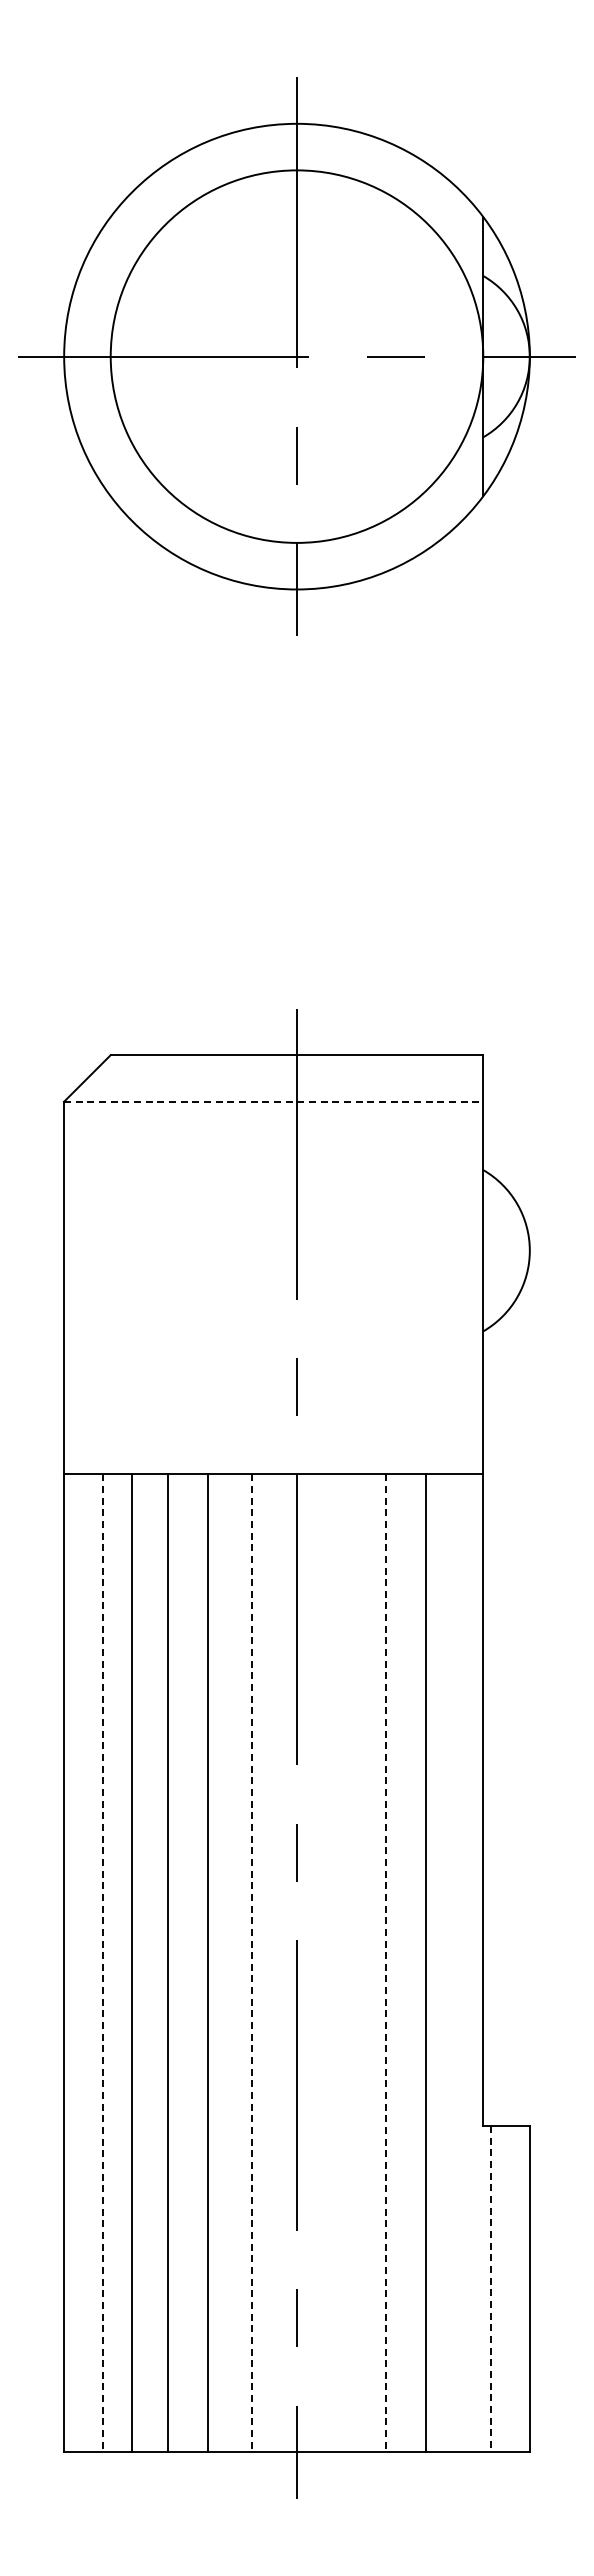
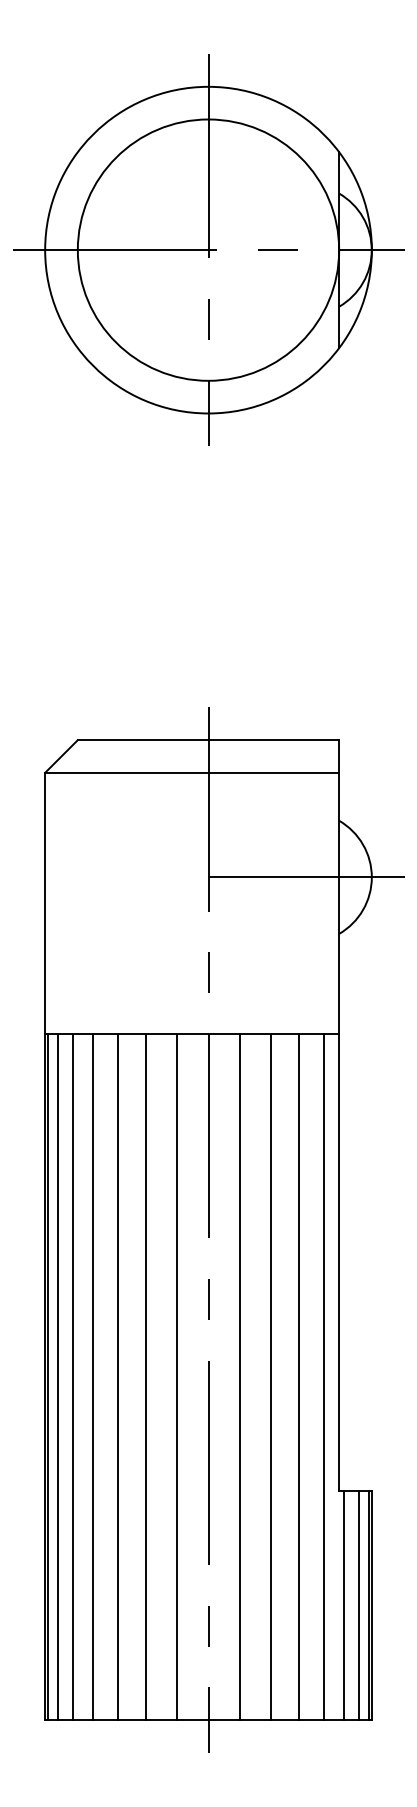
line: (273, 1101) -> (192, 772), dashed -> solid
line: (436, 1250) -> (306, 877), added
line: (68, 1963) -> (48, 1377), added
line: (81, 1963) -> (57, 1377), added
line: (103, 1963) -> (72, 1377), dashed -> solid
line: (251, 1963) -> (176, 1377), dashed -> solid
line: (342, 1963) -> (240, 1377), added
line: (386, 1963) -> (271, 1377), dashed -> solid
line: (461, 1963) -> (323, 1377), added
line: (490, 2289) -> (344, 1606), dashed -> solid
line: (512, 2289) -> (359, 1606), added
line: (525, 2289) -> (368, 1606), added

